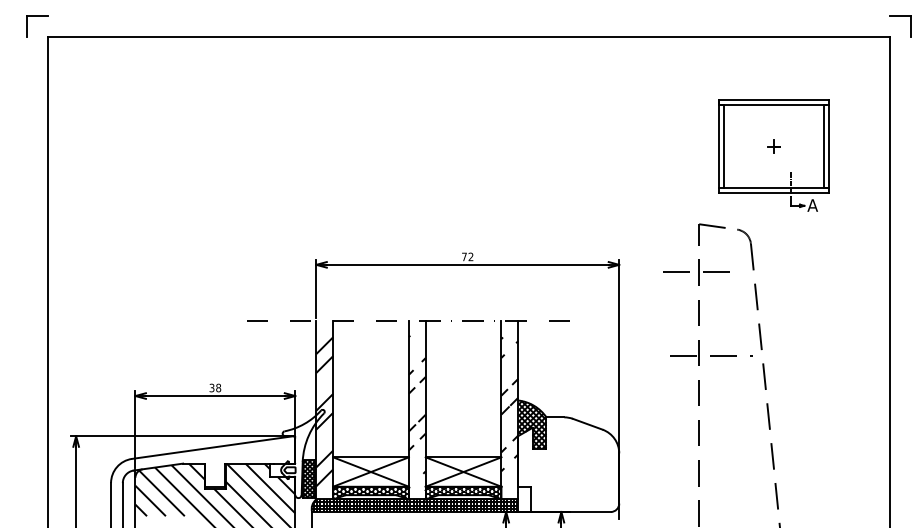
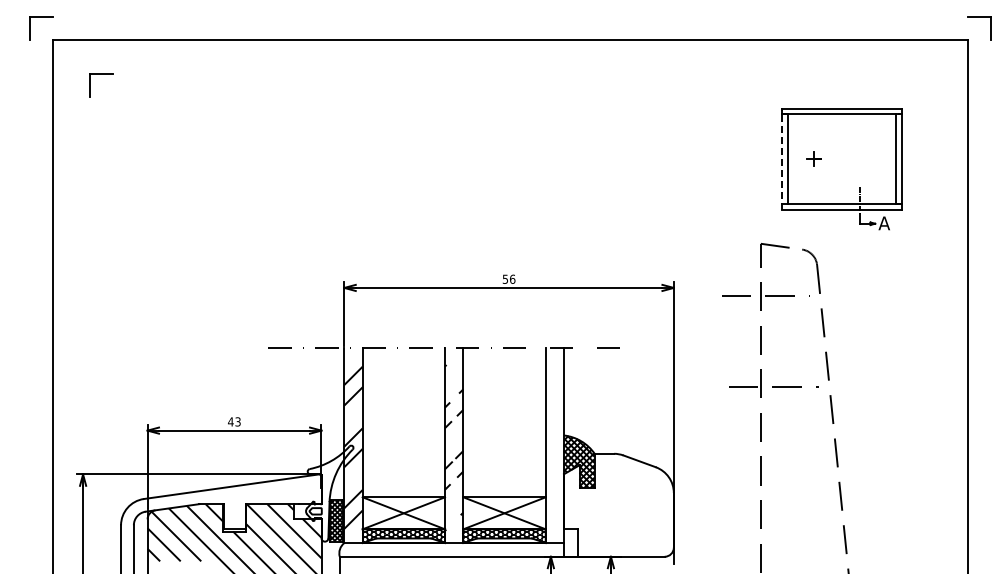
part: (93, 68) -> (101, 74), added
part: (773, 145) -> (813, 158), moved
line: (719, 146) -> (782, 159), solid -> dashed
text: (467, 256) -> (508, 278), 72 -> 56
text: (215, 387) -> (234, 421), 38 -> 43
hatch: (509, 406) -> (554, 442), removed
hatch: (414, 505) -> (451, 549), removed

